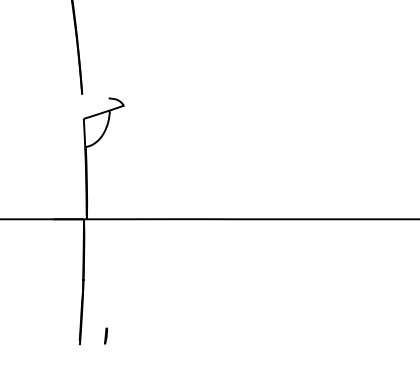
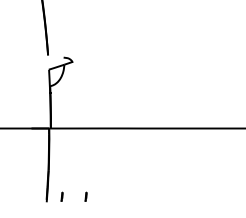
part: (146, 335) -> (85, 196), added

